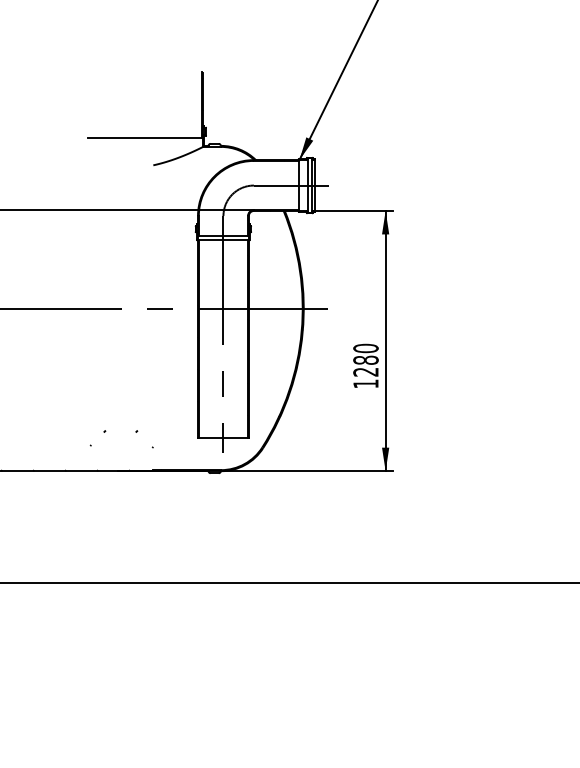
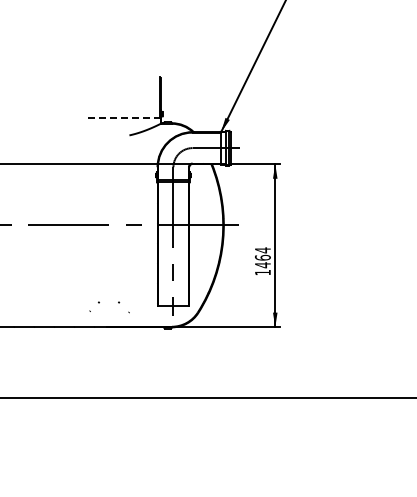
line: (145, 138) -> (124, 118), solid -> dashed
text: (365, 359) -> (262, 257), 1280 -> 1464

